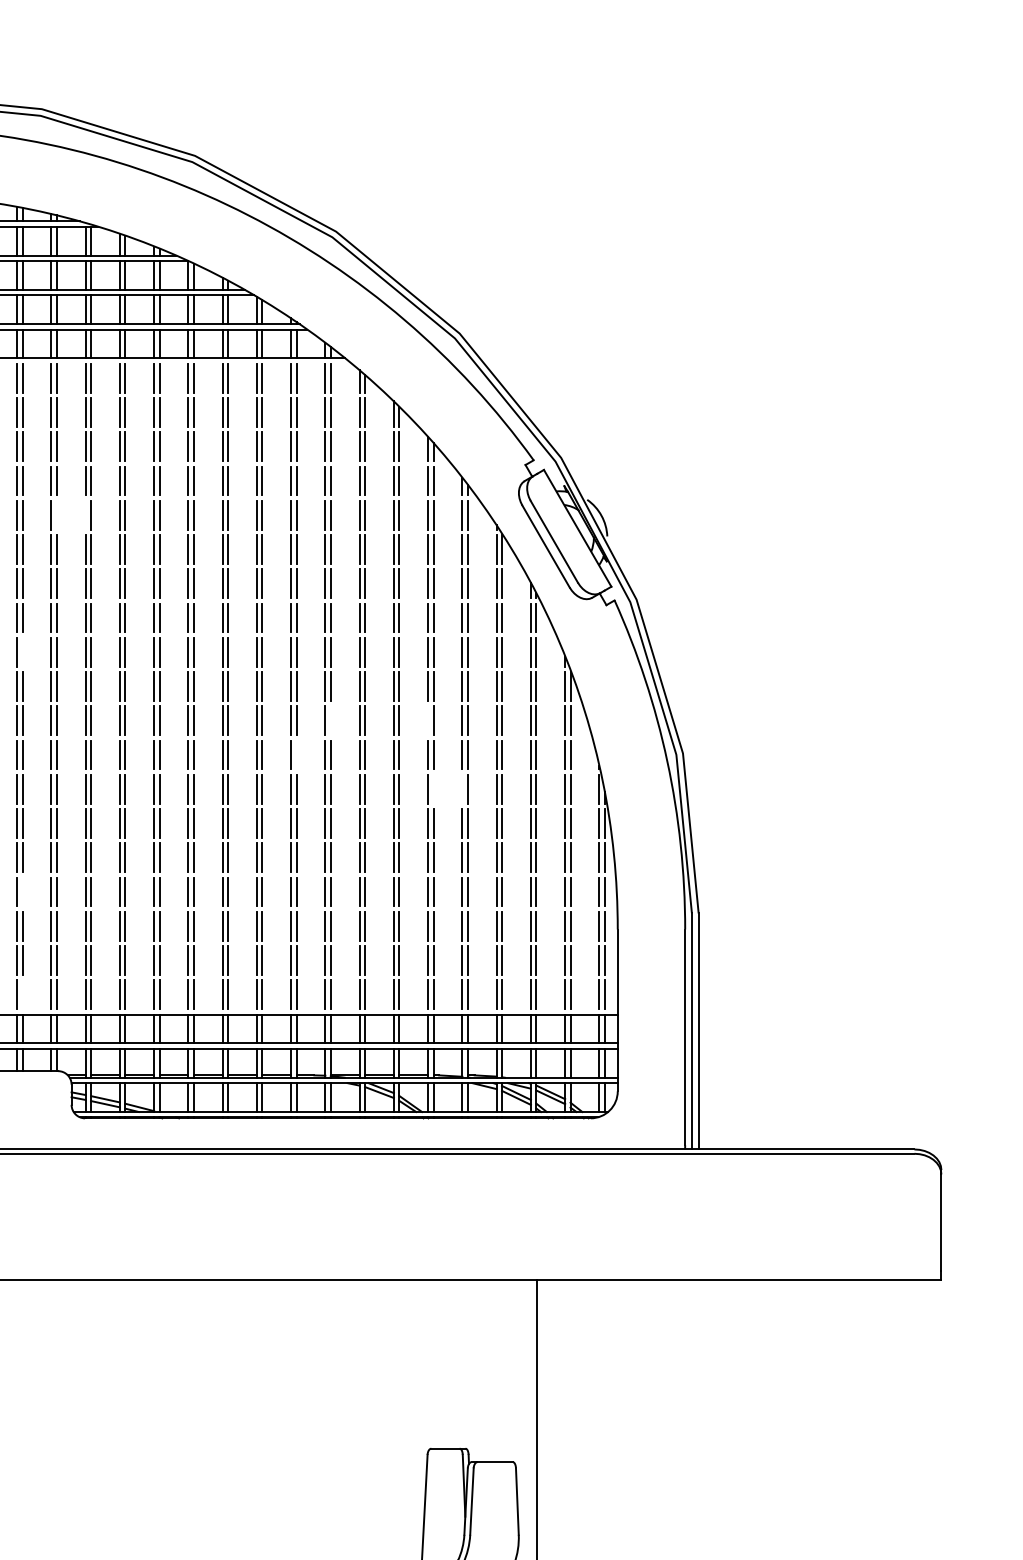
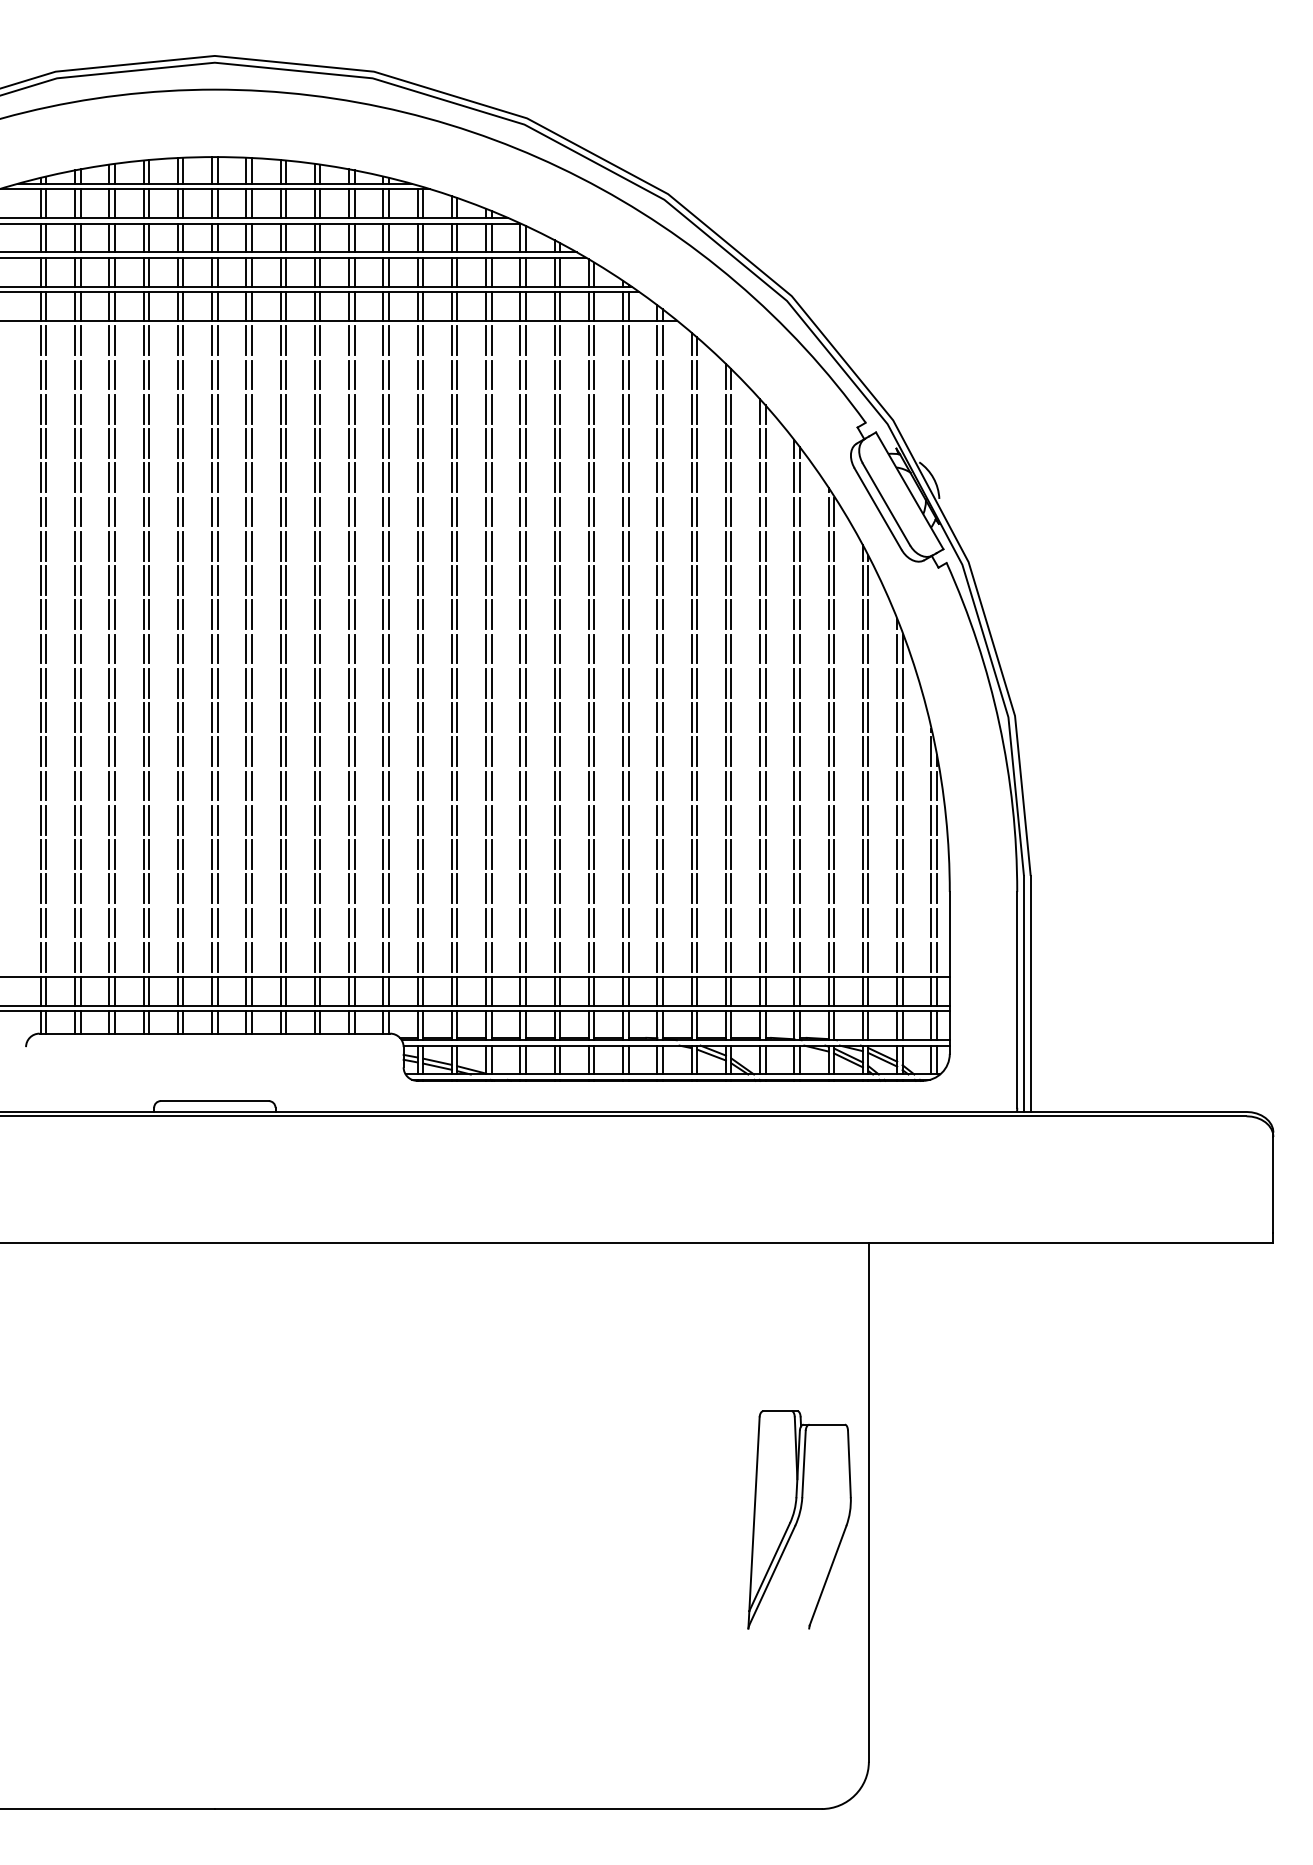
line: (56, 515) -> (388, 477), added
line: (85, 515) -> (417, 477), added
line: (22, 652) -> (354, 614), added
line: (330, 720) -> (662, 682), added
line: (428, 720) -> (760, 682), added
line: (296, 755) -> (628, 717), added
line: (433, 789) -> (765, 751), added
line: (462, 789) -> (794, 751), added
line: (22, 892) -> (354, 854), added
line: (22, 994) -> (354, 956), added

